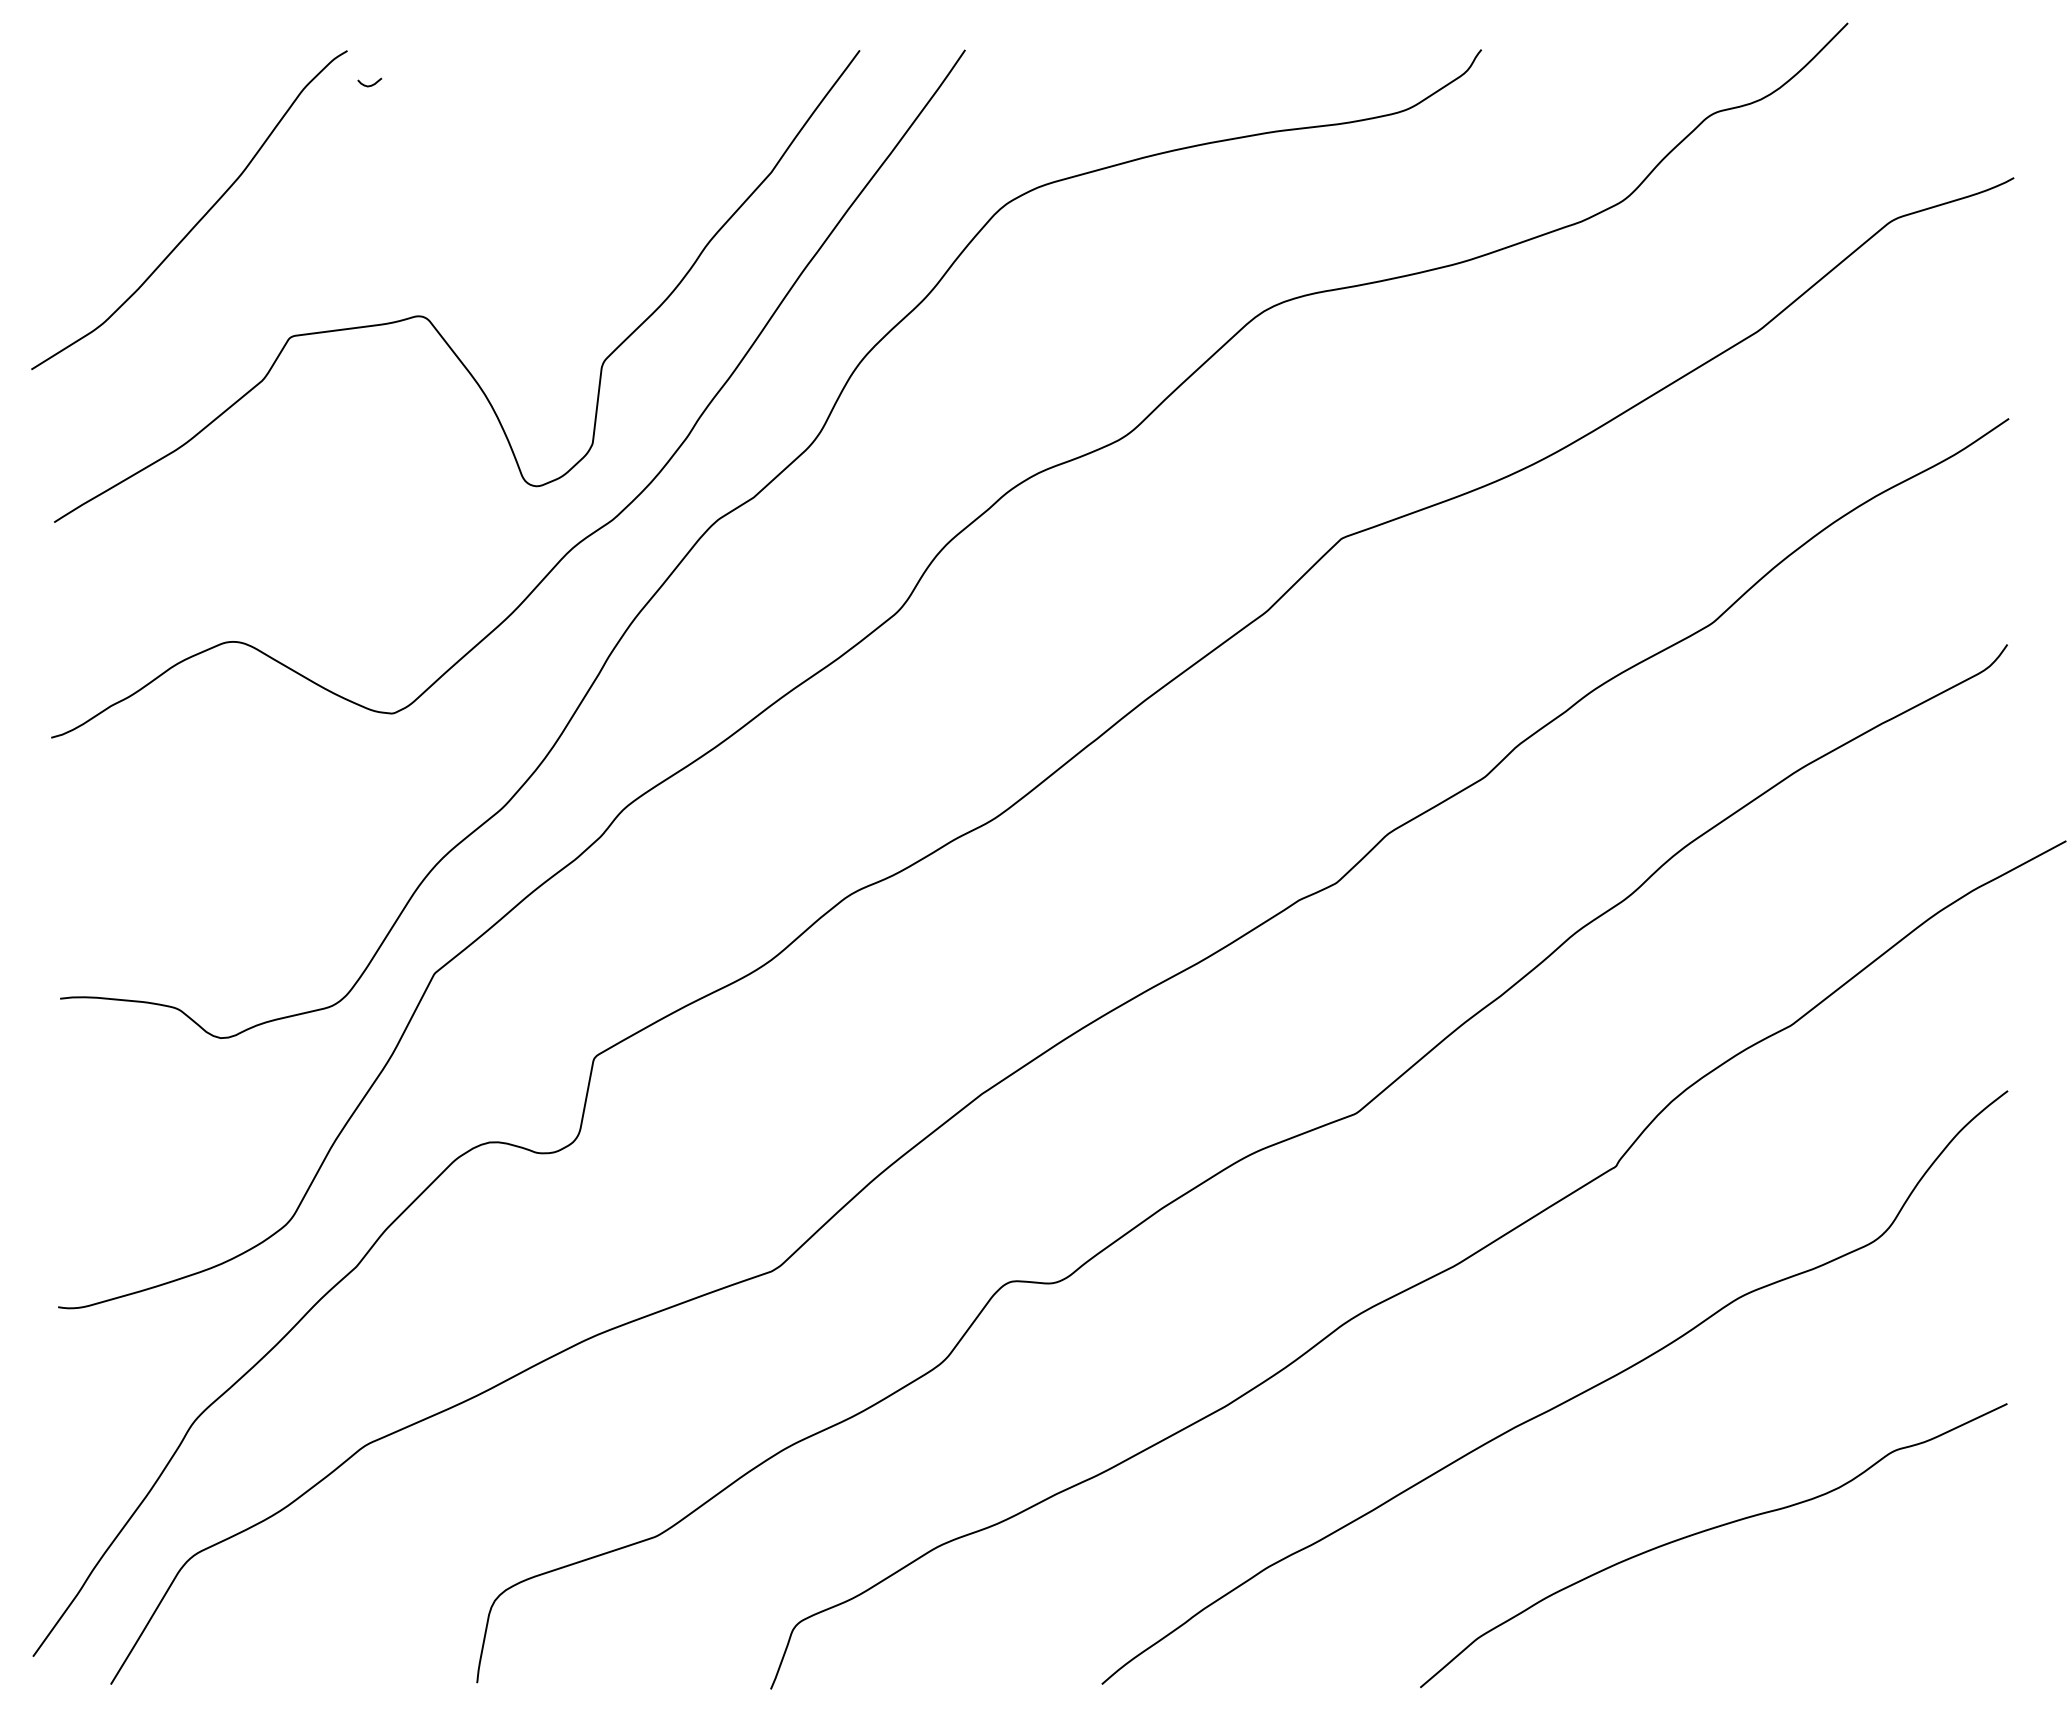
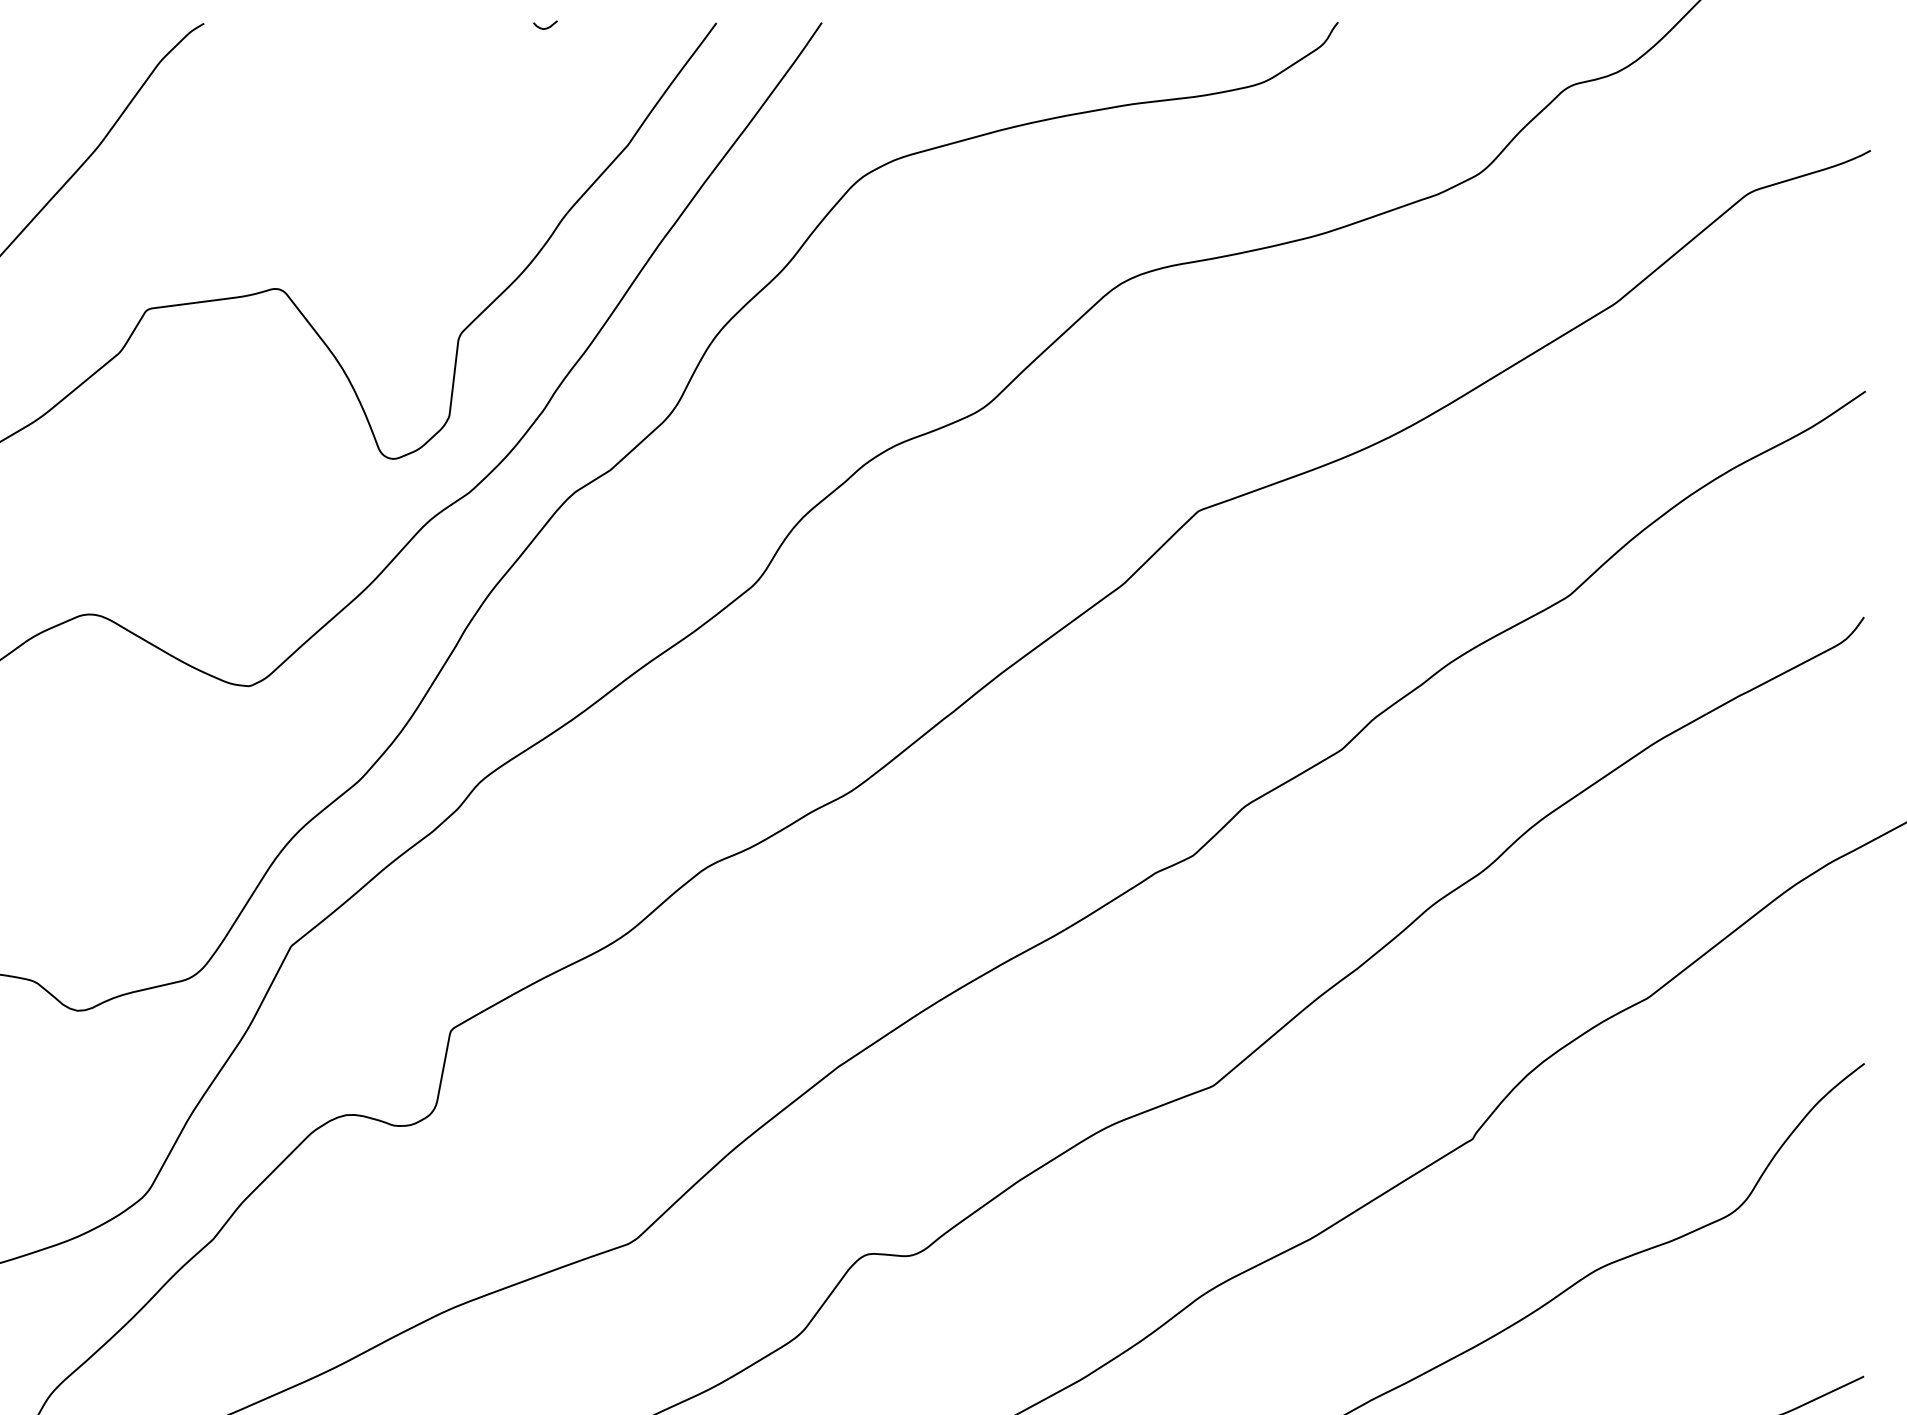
curve: (371, 84) -> (547, 27), moved

